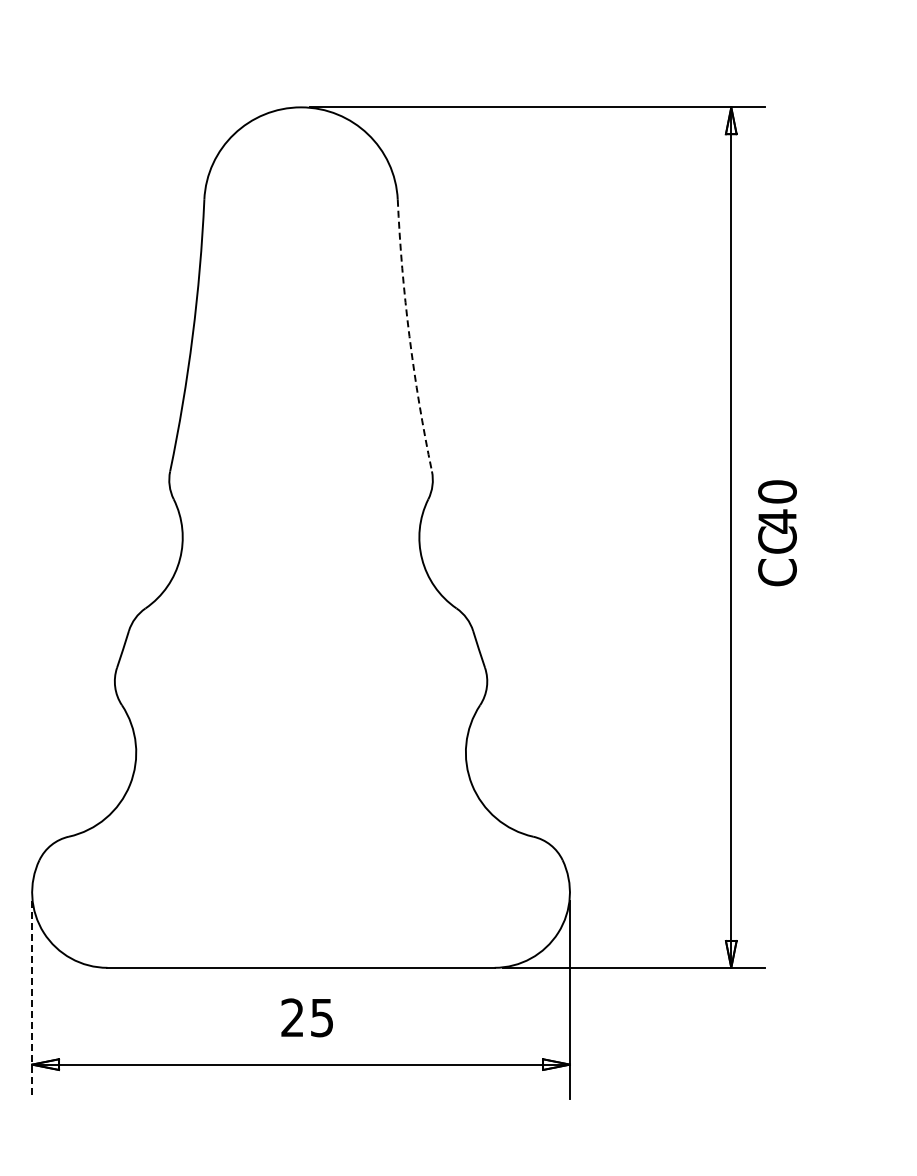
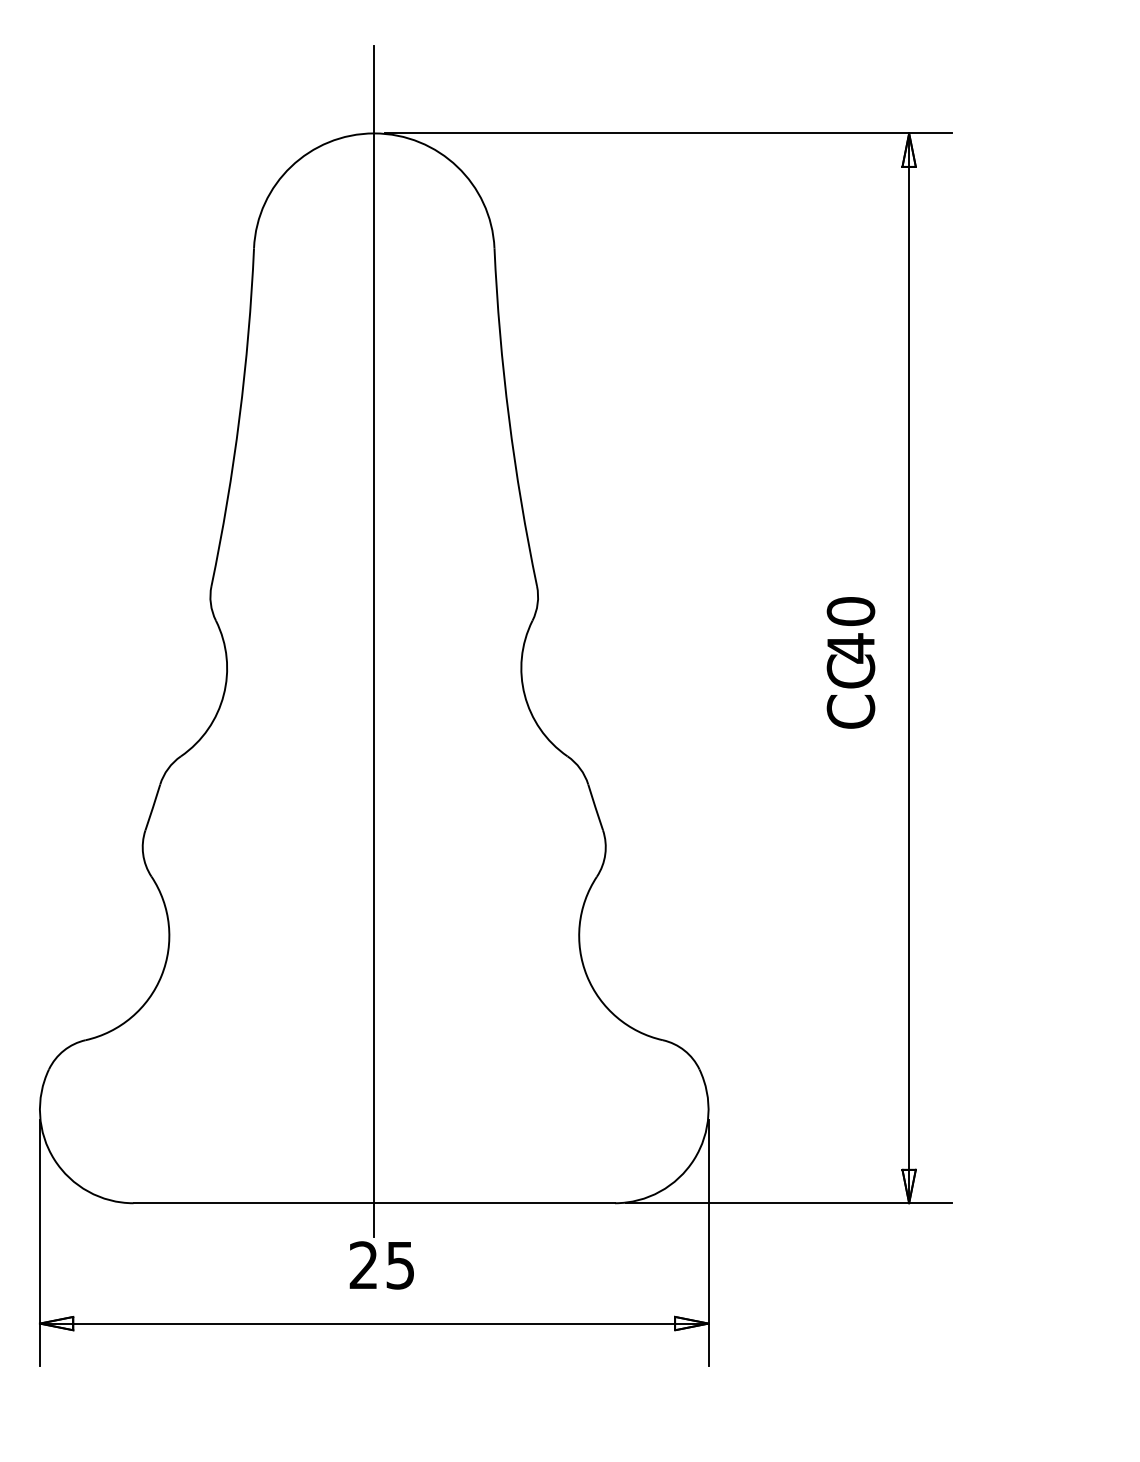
arc: (409, 336) -> (509, 418), dashed -> solid
line: (301, 515) -> (374, 640), added
text: (777, 533) -> (850, 663), moved
line: (32, 999) -> (40, 1242), dashed -> solid

